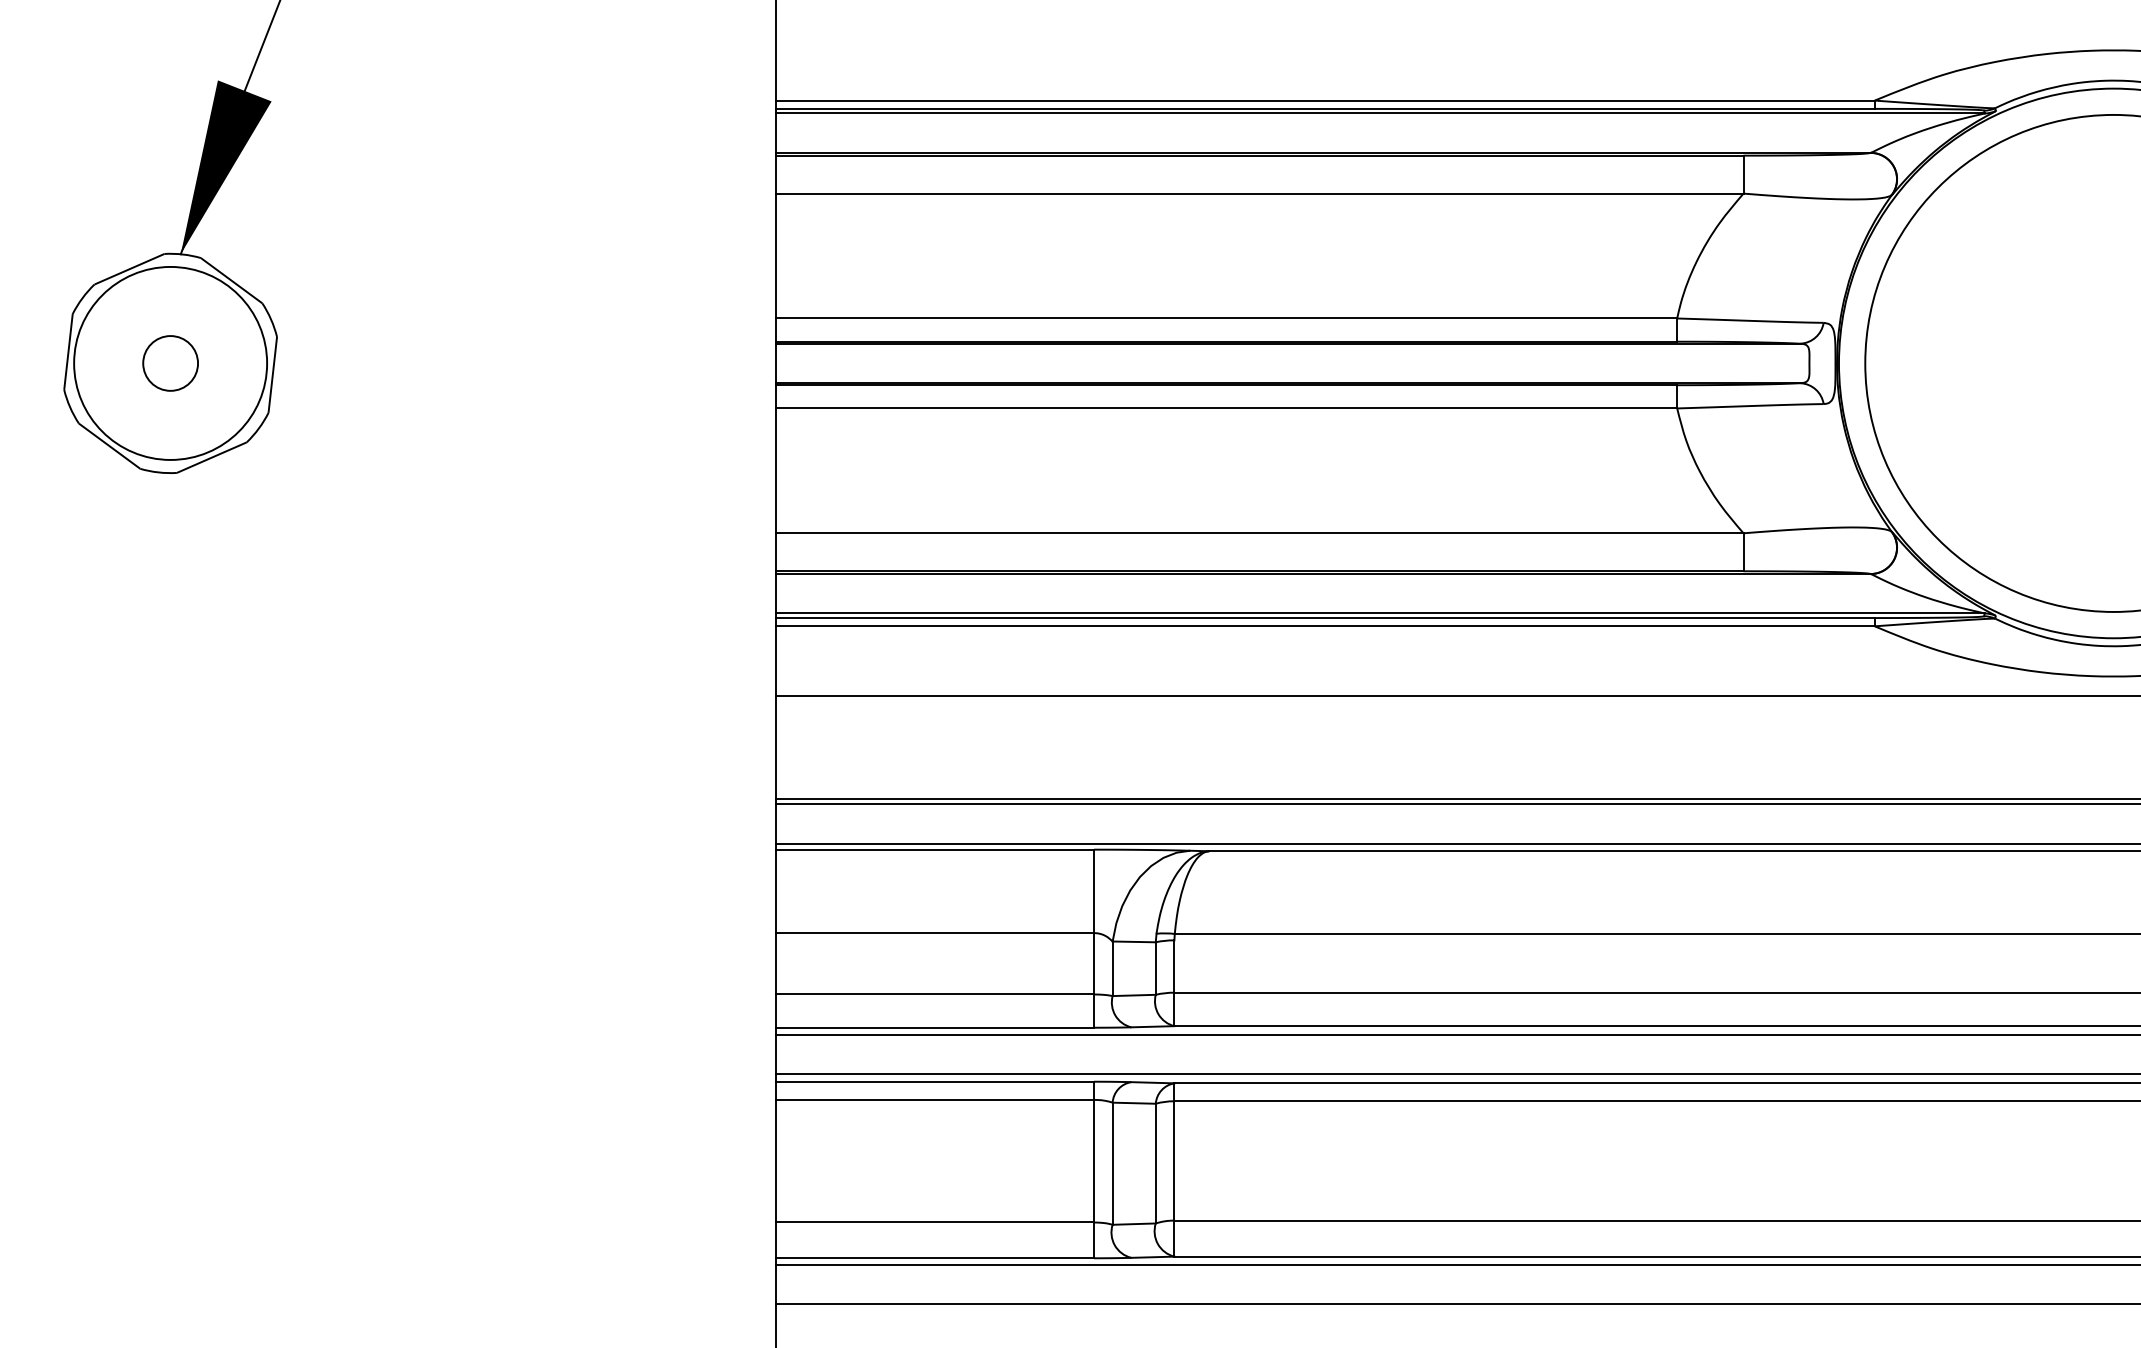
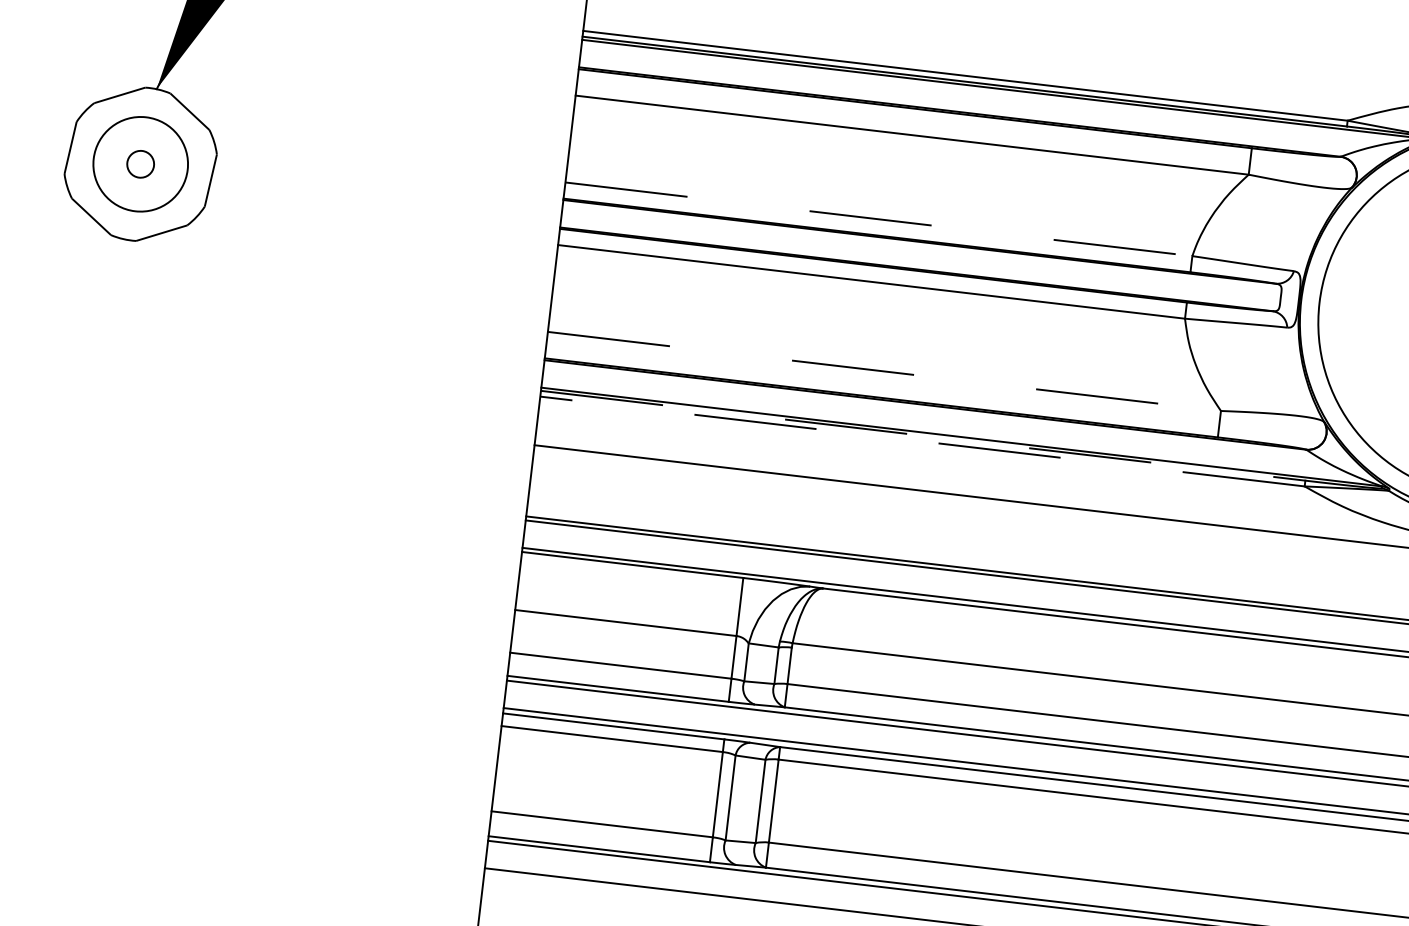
line: (1226, 318) -> (878, 219), solid -> dashed
circle: (170, 362) -> (140, 163), size x0.7
circle: (170, 363) -> (140, 164), size x0.7
line: (1259, 533) -> (884, 371), solid -> dashed
line: (1325, 618) -> (923, 436), solid -> dashed
line: (1324, 626) -> (921, 441), solid -> dashed

